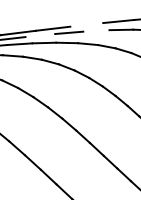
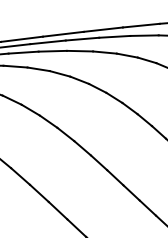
line: (86, 24) -> (102, 29), added
line: (96, 30) -> (114, 36), added
line: (39, 35) -> (47, 42), added

